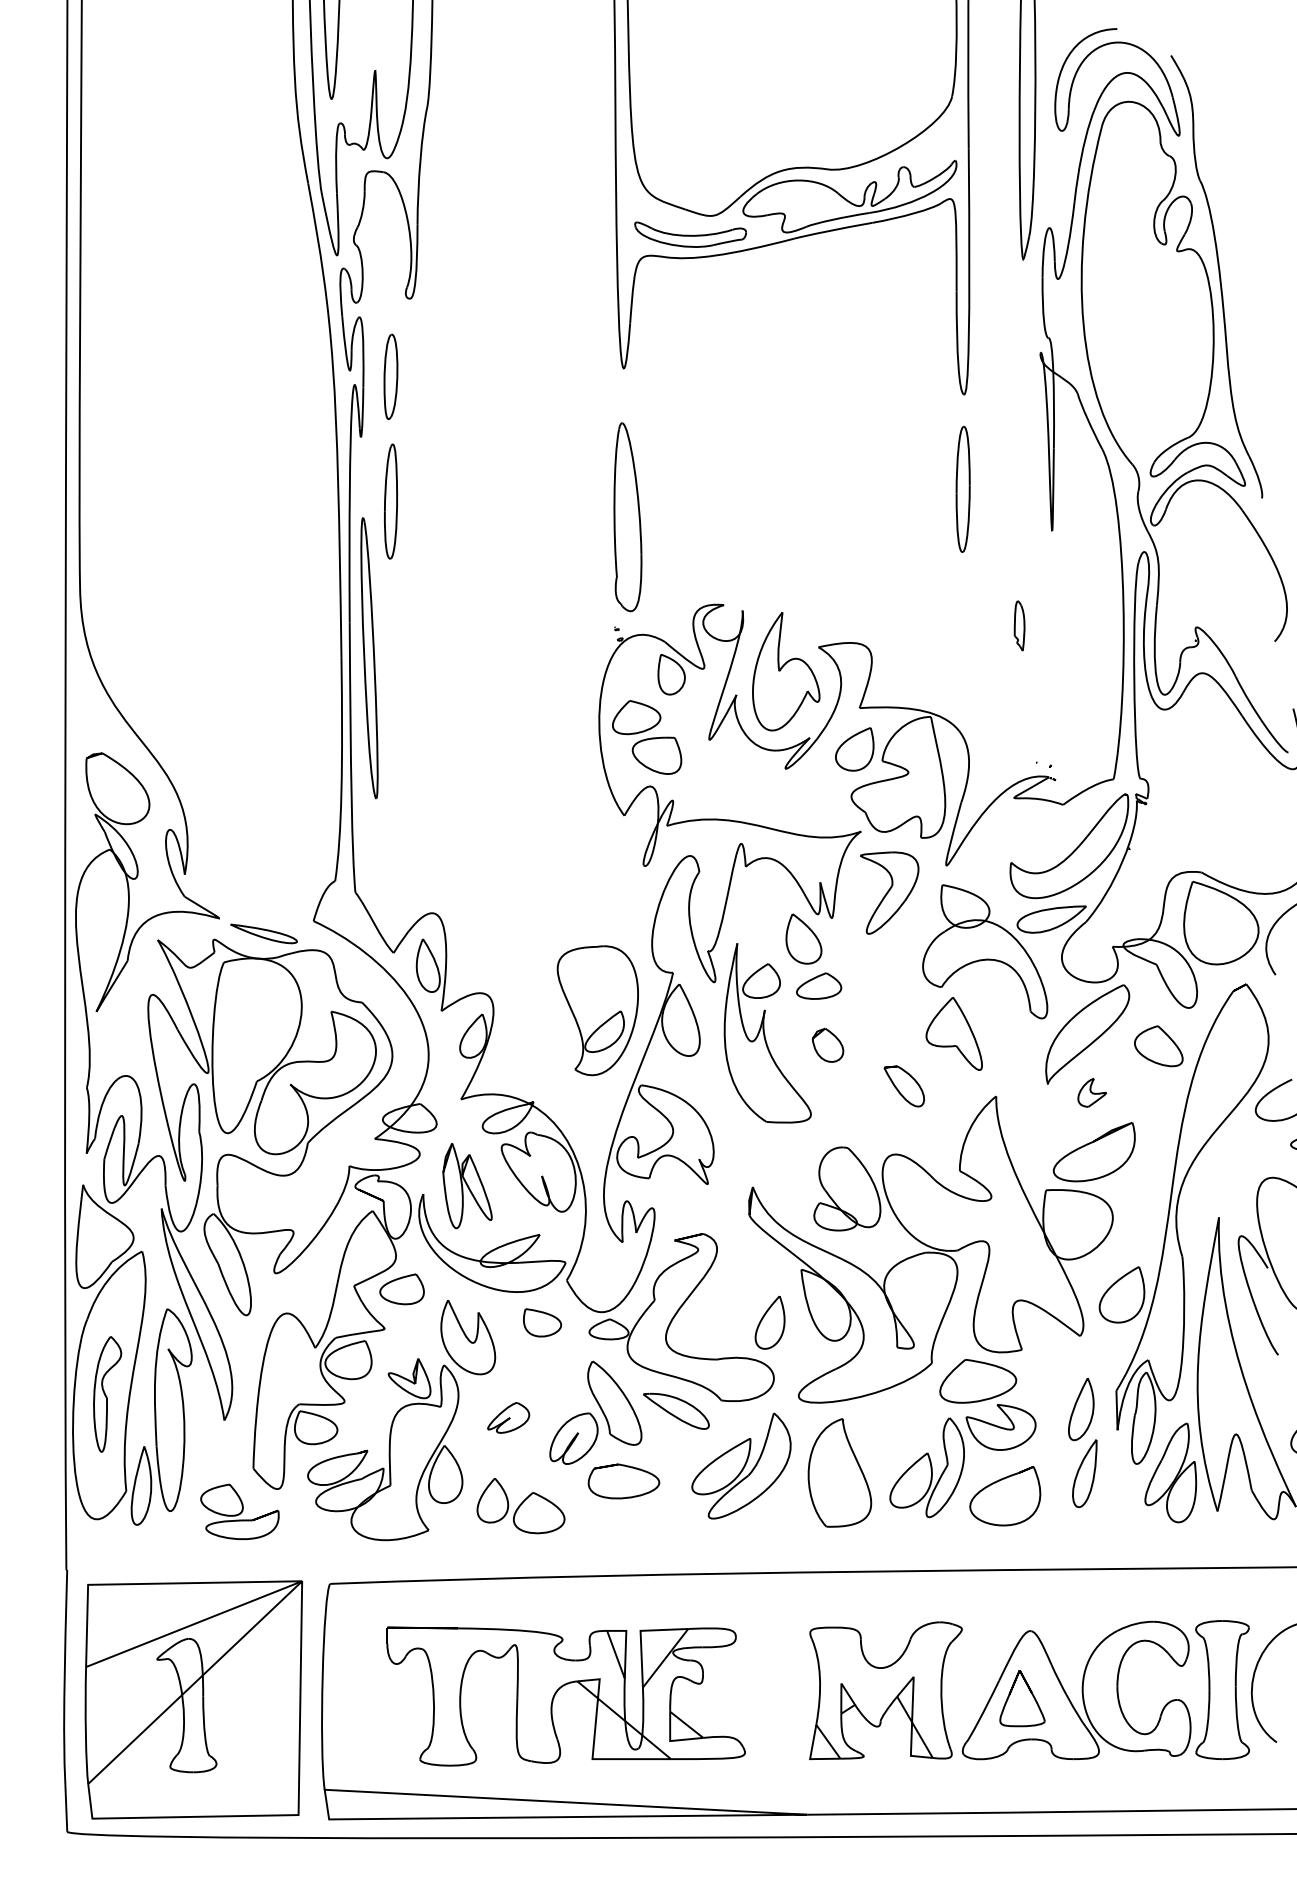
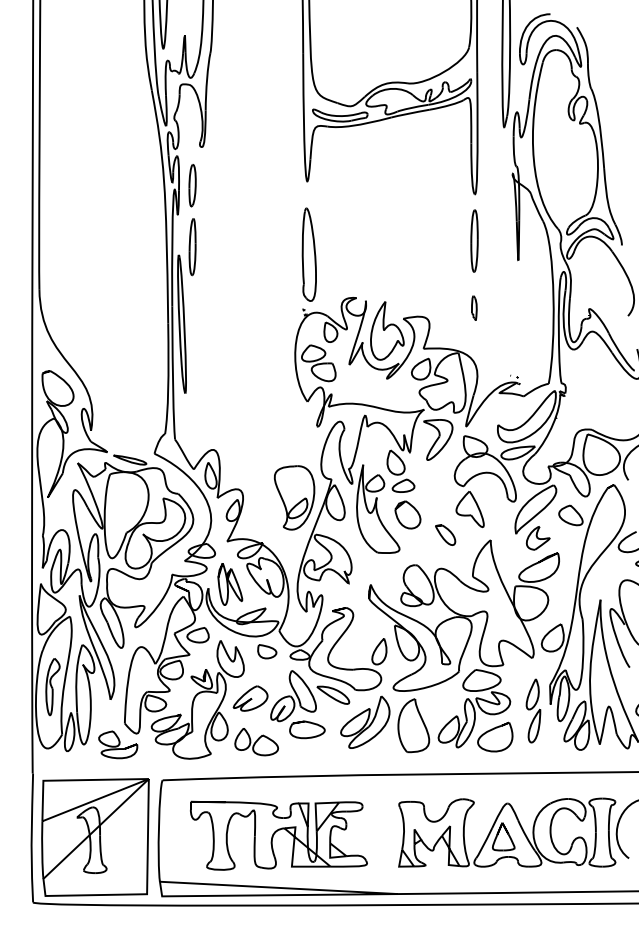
part: (1019, 624) -> (474, 307), moved
part: (827, 1044) -> (407, 514), size x1.67
part: (1090, 1093) -> (537, 538), size x1.67
part: (508, 1417) -> (250, 698), size x1.67

